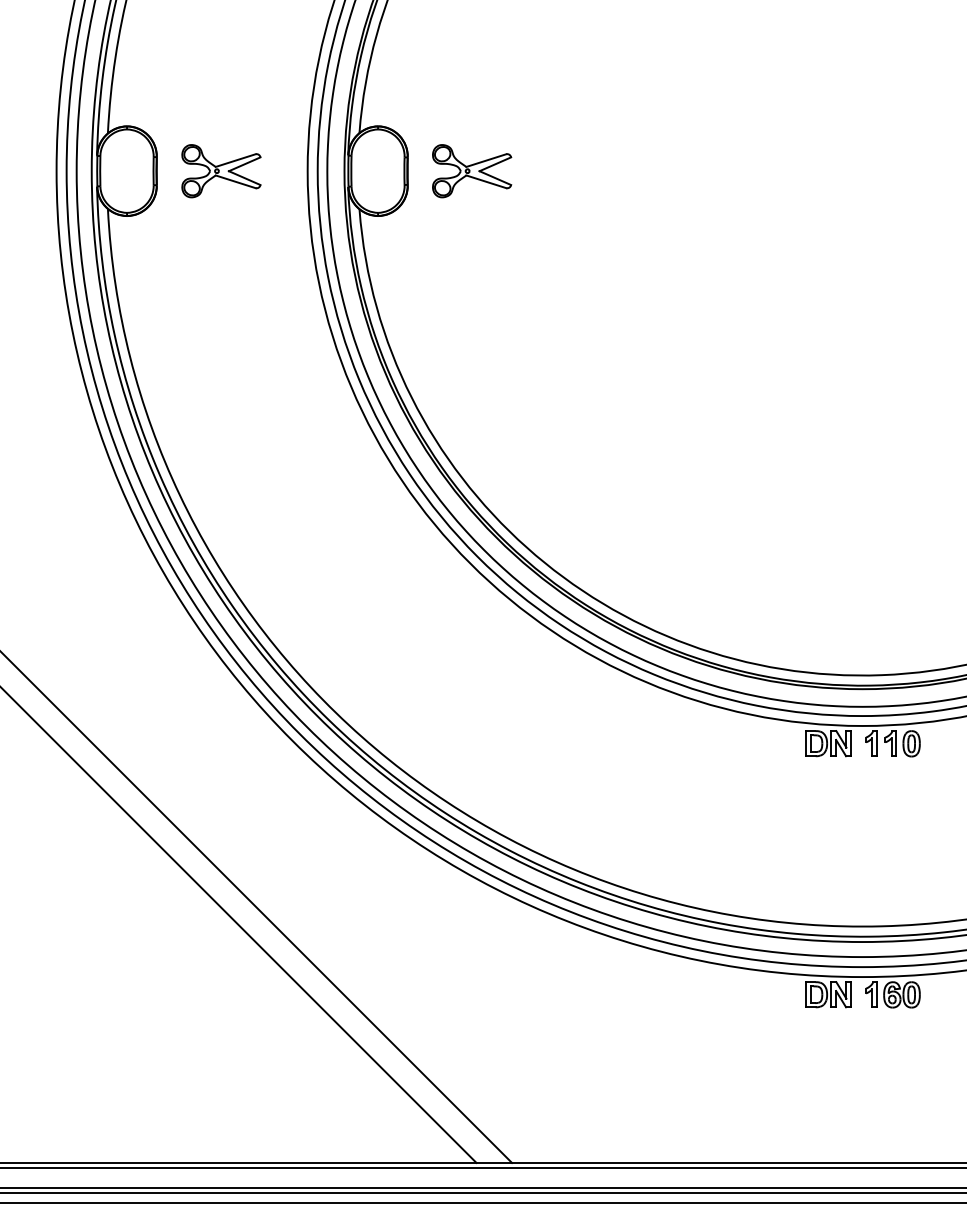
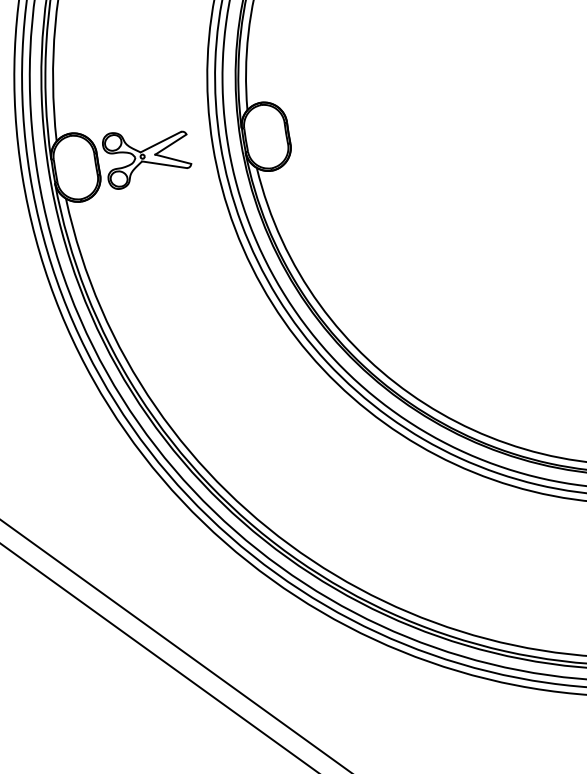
part: (221, 171) -> (147, 156), size x1.4
part: (472, 171) -> (337, 125), removed

